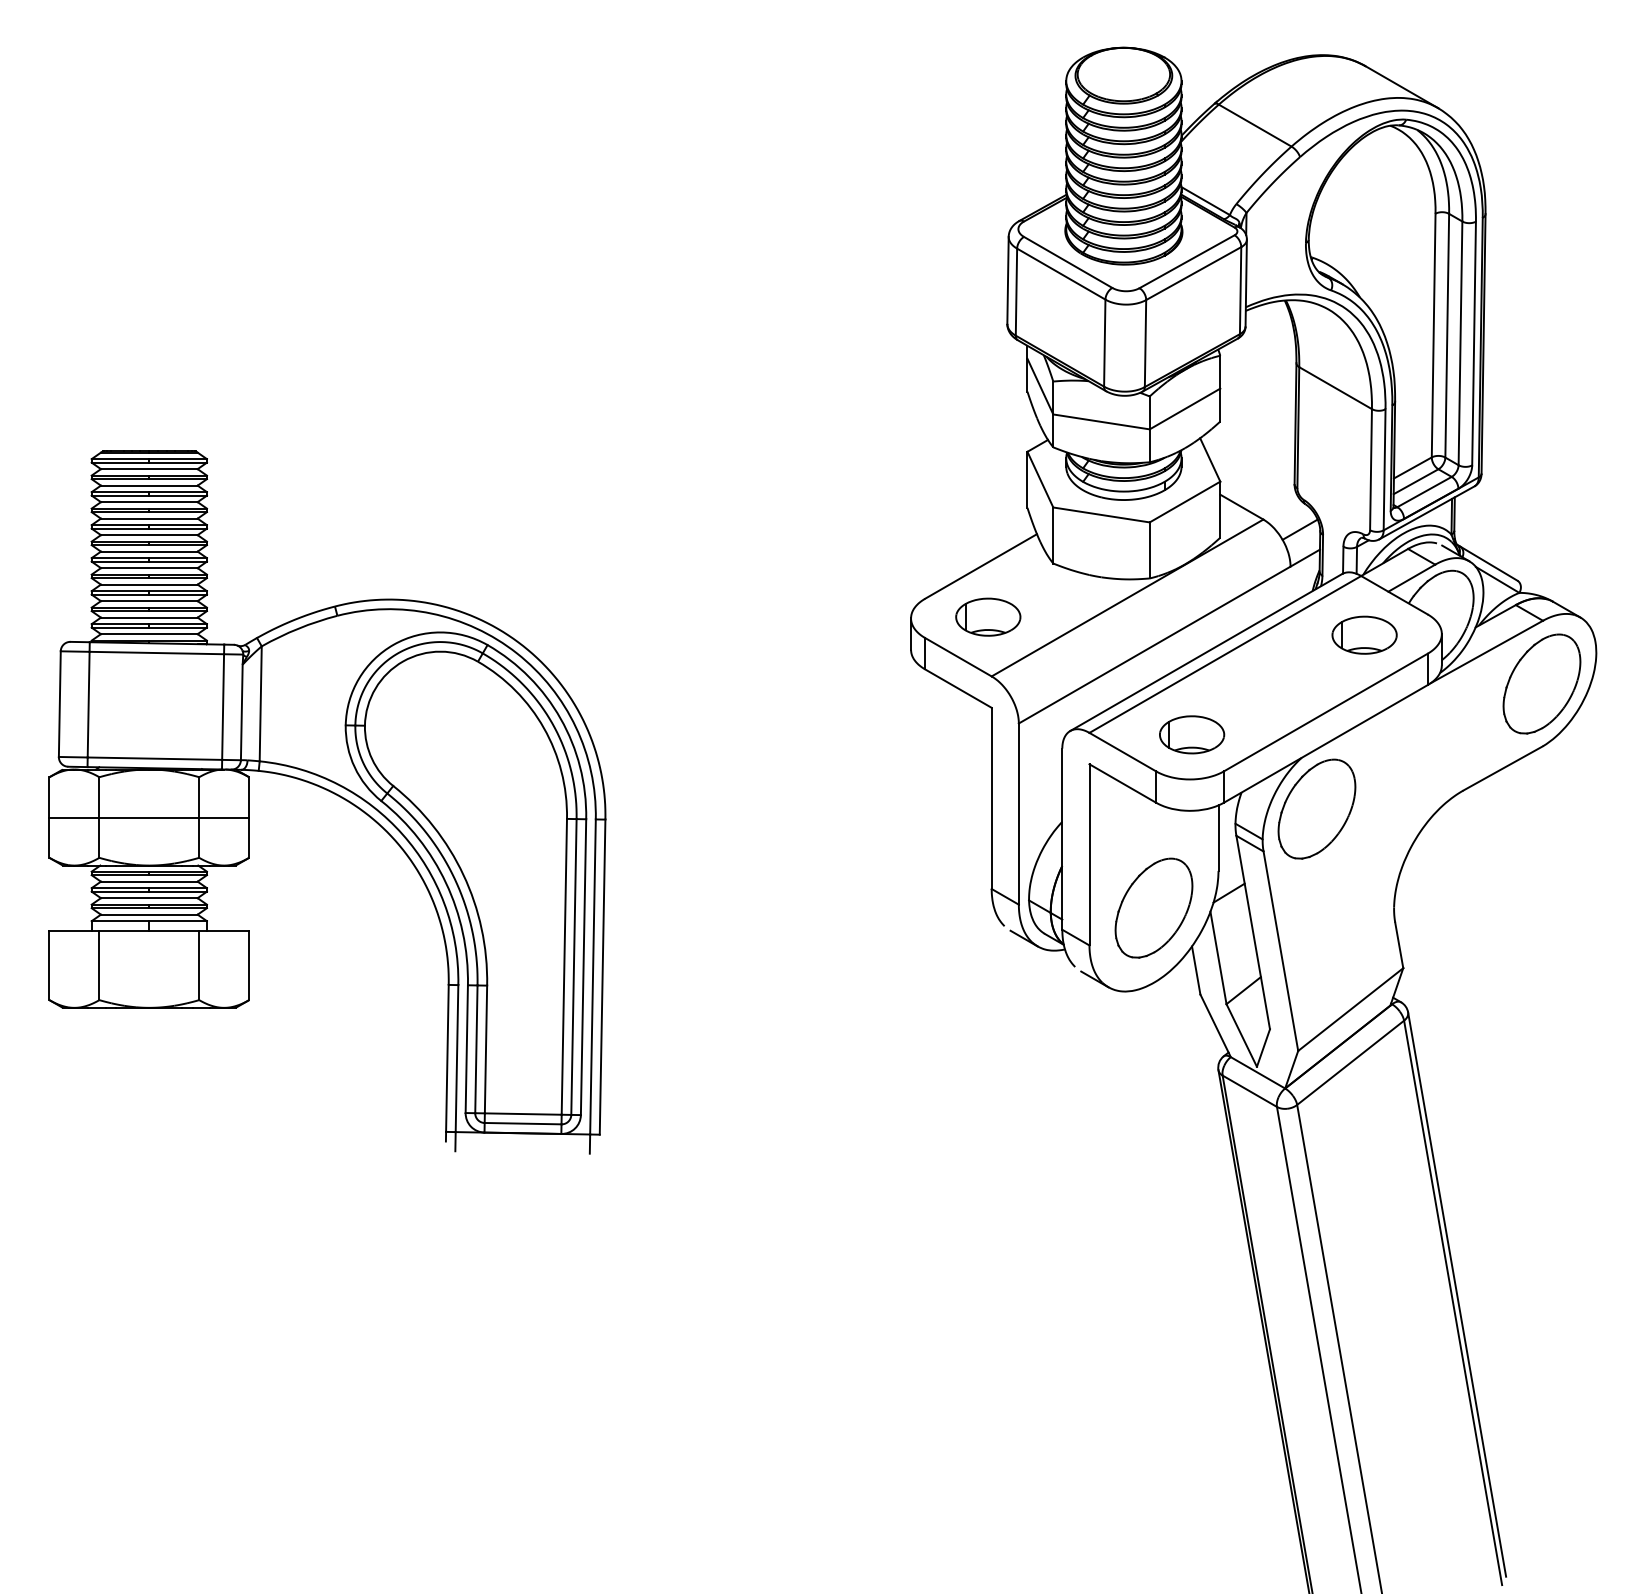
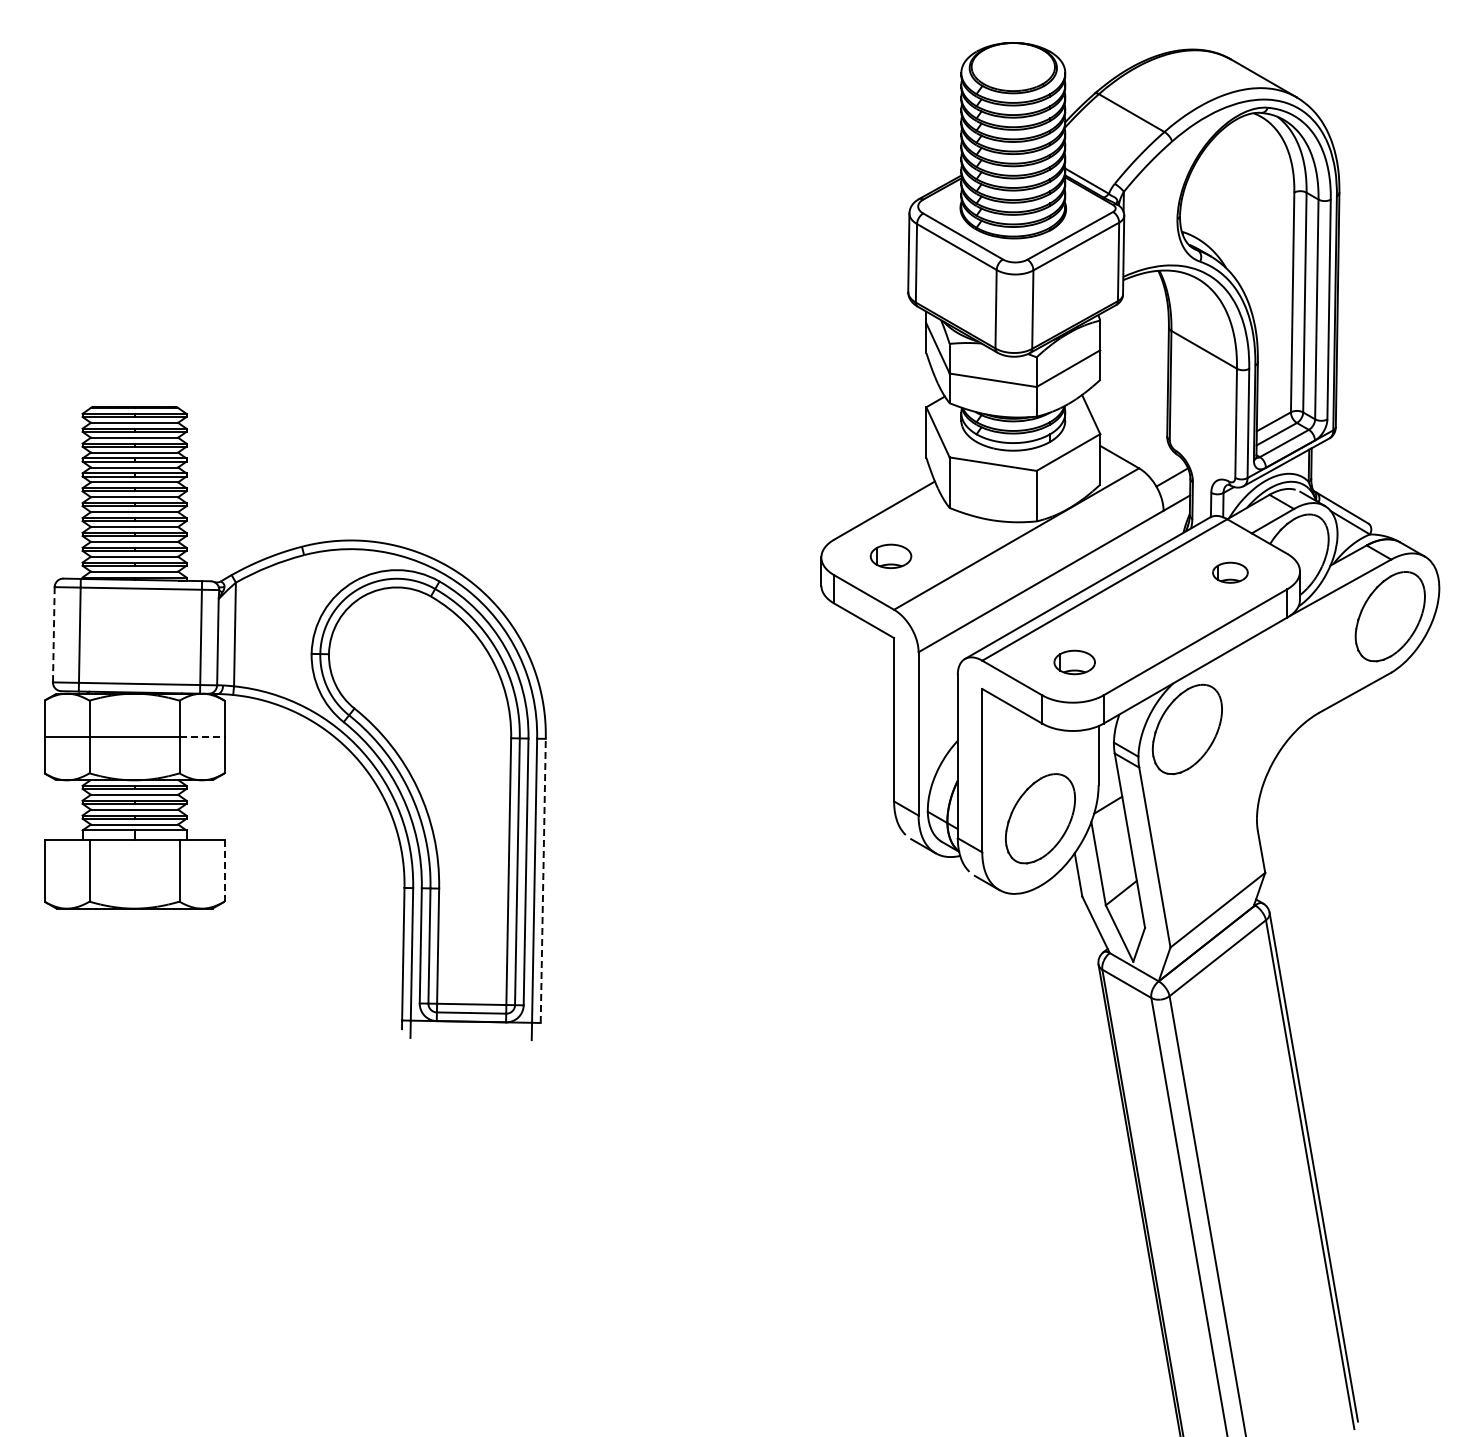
part: (987, 617) -> (890, 556), size x0.7
part: (1364, 635) -> (1230, 572), size x0.6
line: (59, 703) -> (53, 634), solid -> dashed
part: (1191, 734) -> (1074, 662), size x0.7
line: (224, 818) -> (202, 737), solid -> dashed
line: (249, 965) -> (224, 870), solid -> dashed
line: (602, 976) -> (543, 880), solid -> dashed

